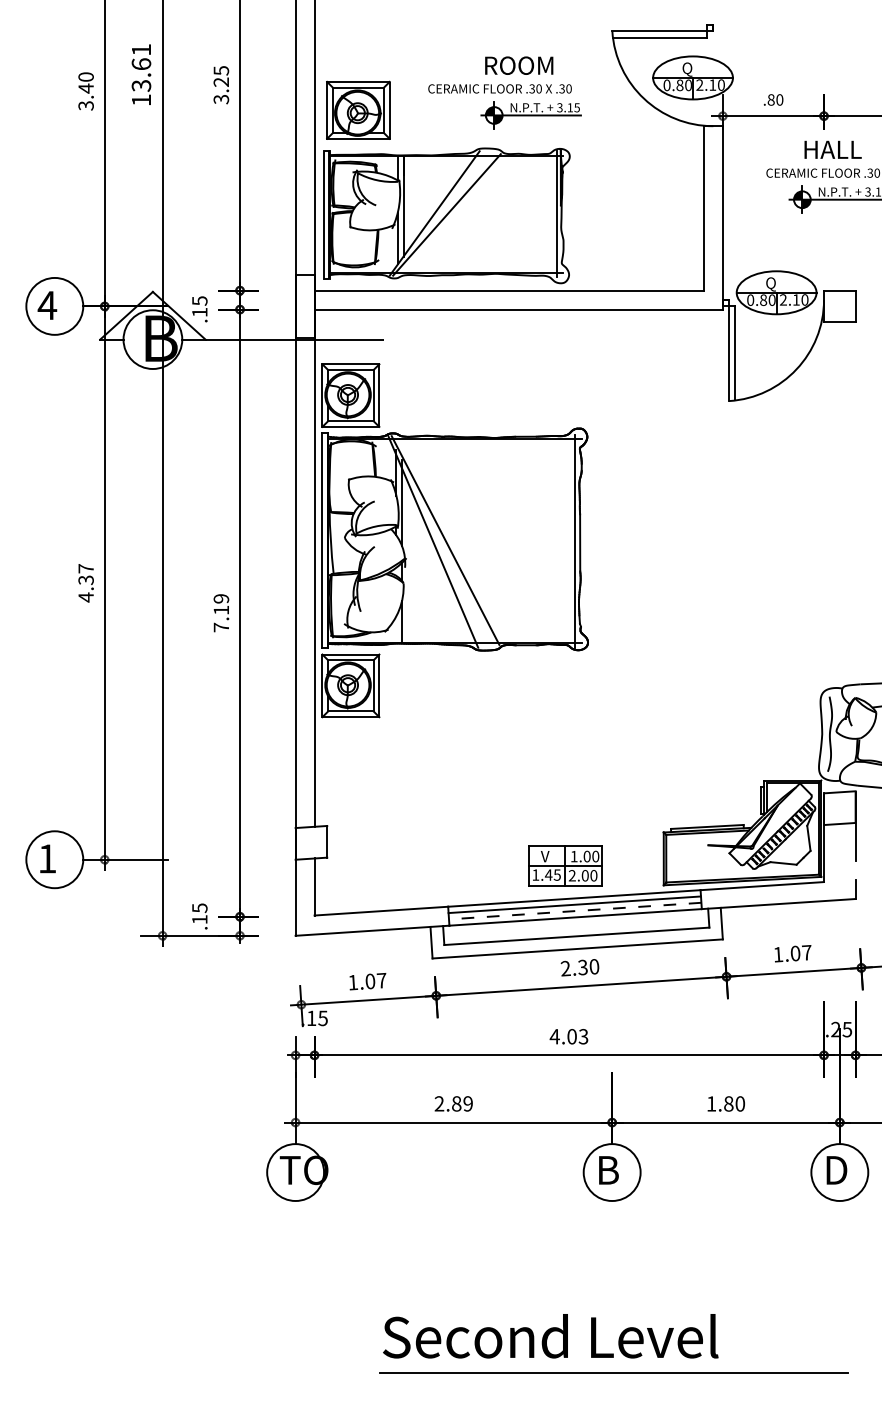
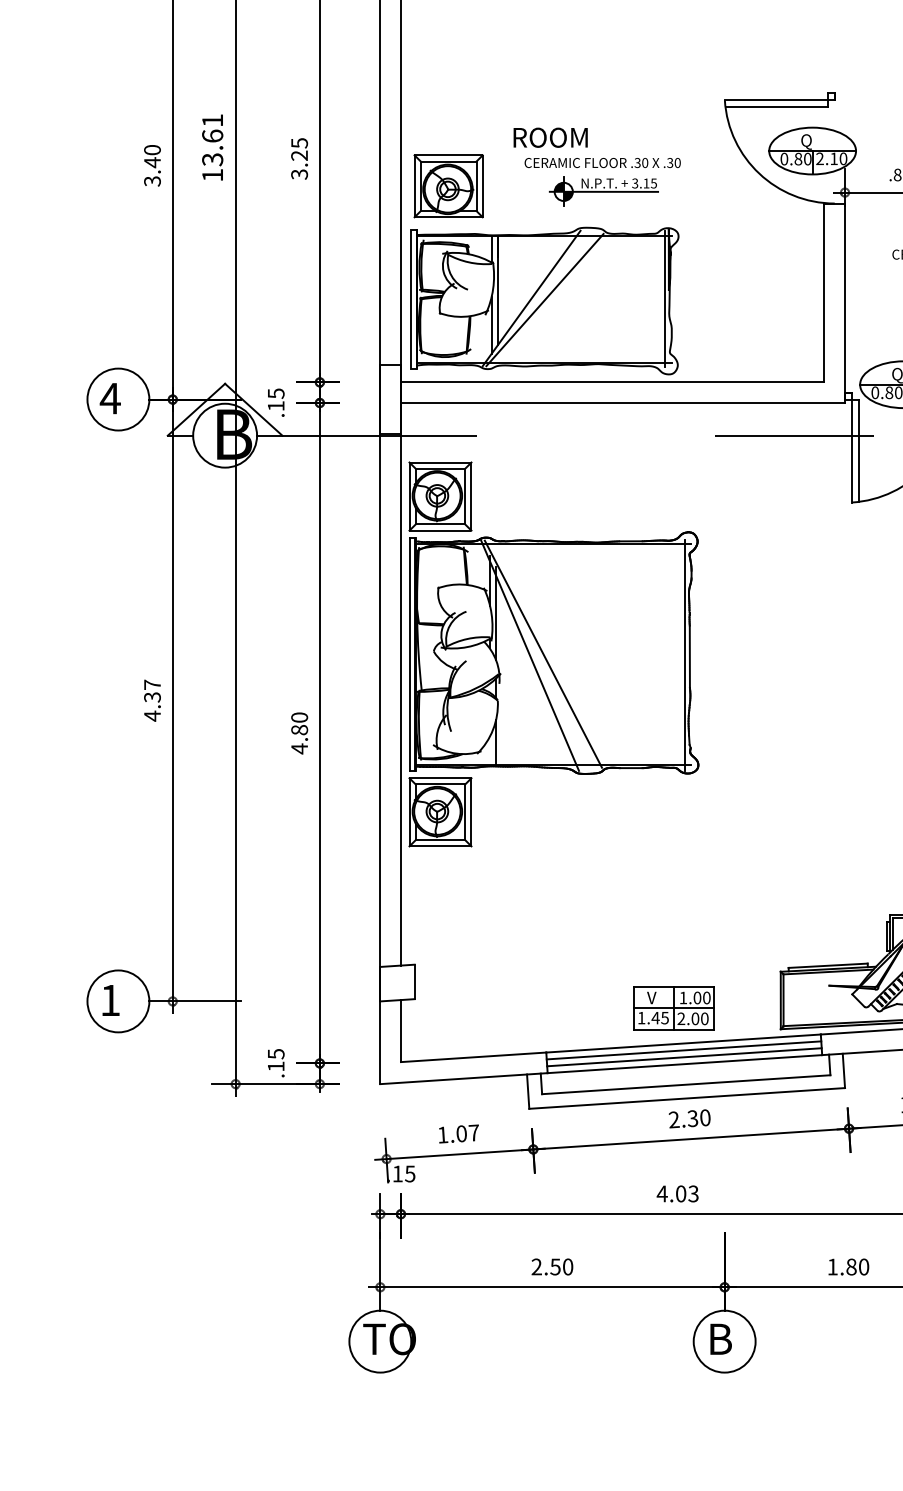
text: (519, 65) -> (550, 137), moved
part: (530, 115) -> (603, 191), moved
line: (676, 339) -> (794, 435), added
text: (221, 613) -> (299, 733), 7.19 -> 4.80
line: (574, 911) -> (683, 1057), dashed -> solid
text: (461, 1103) -> (560, 1266), 2.89 -> 2.50

